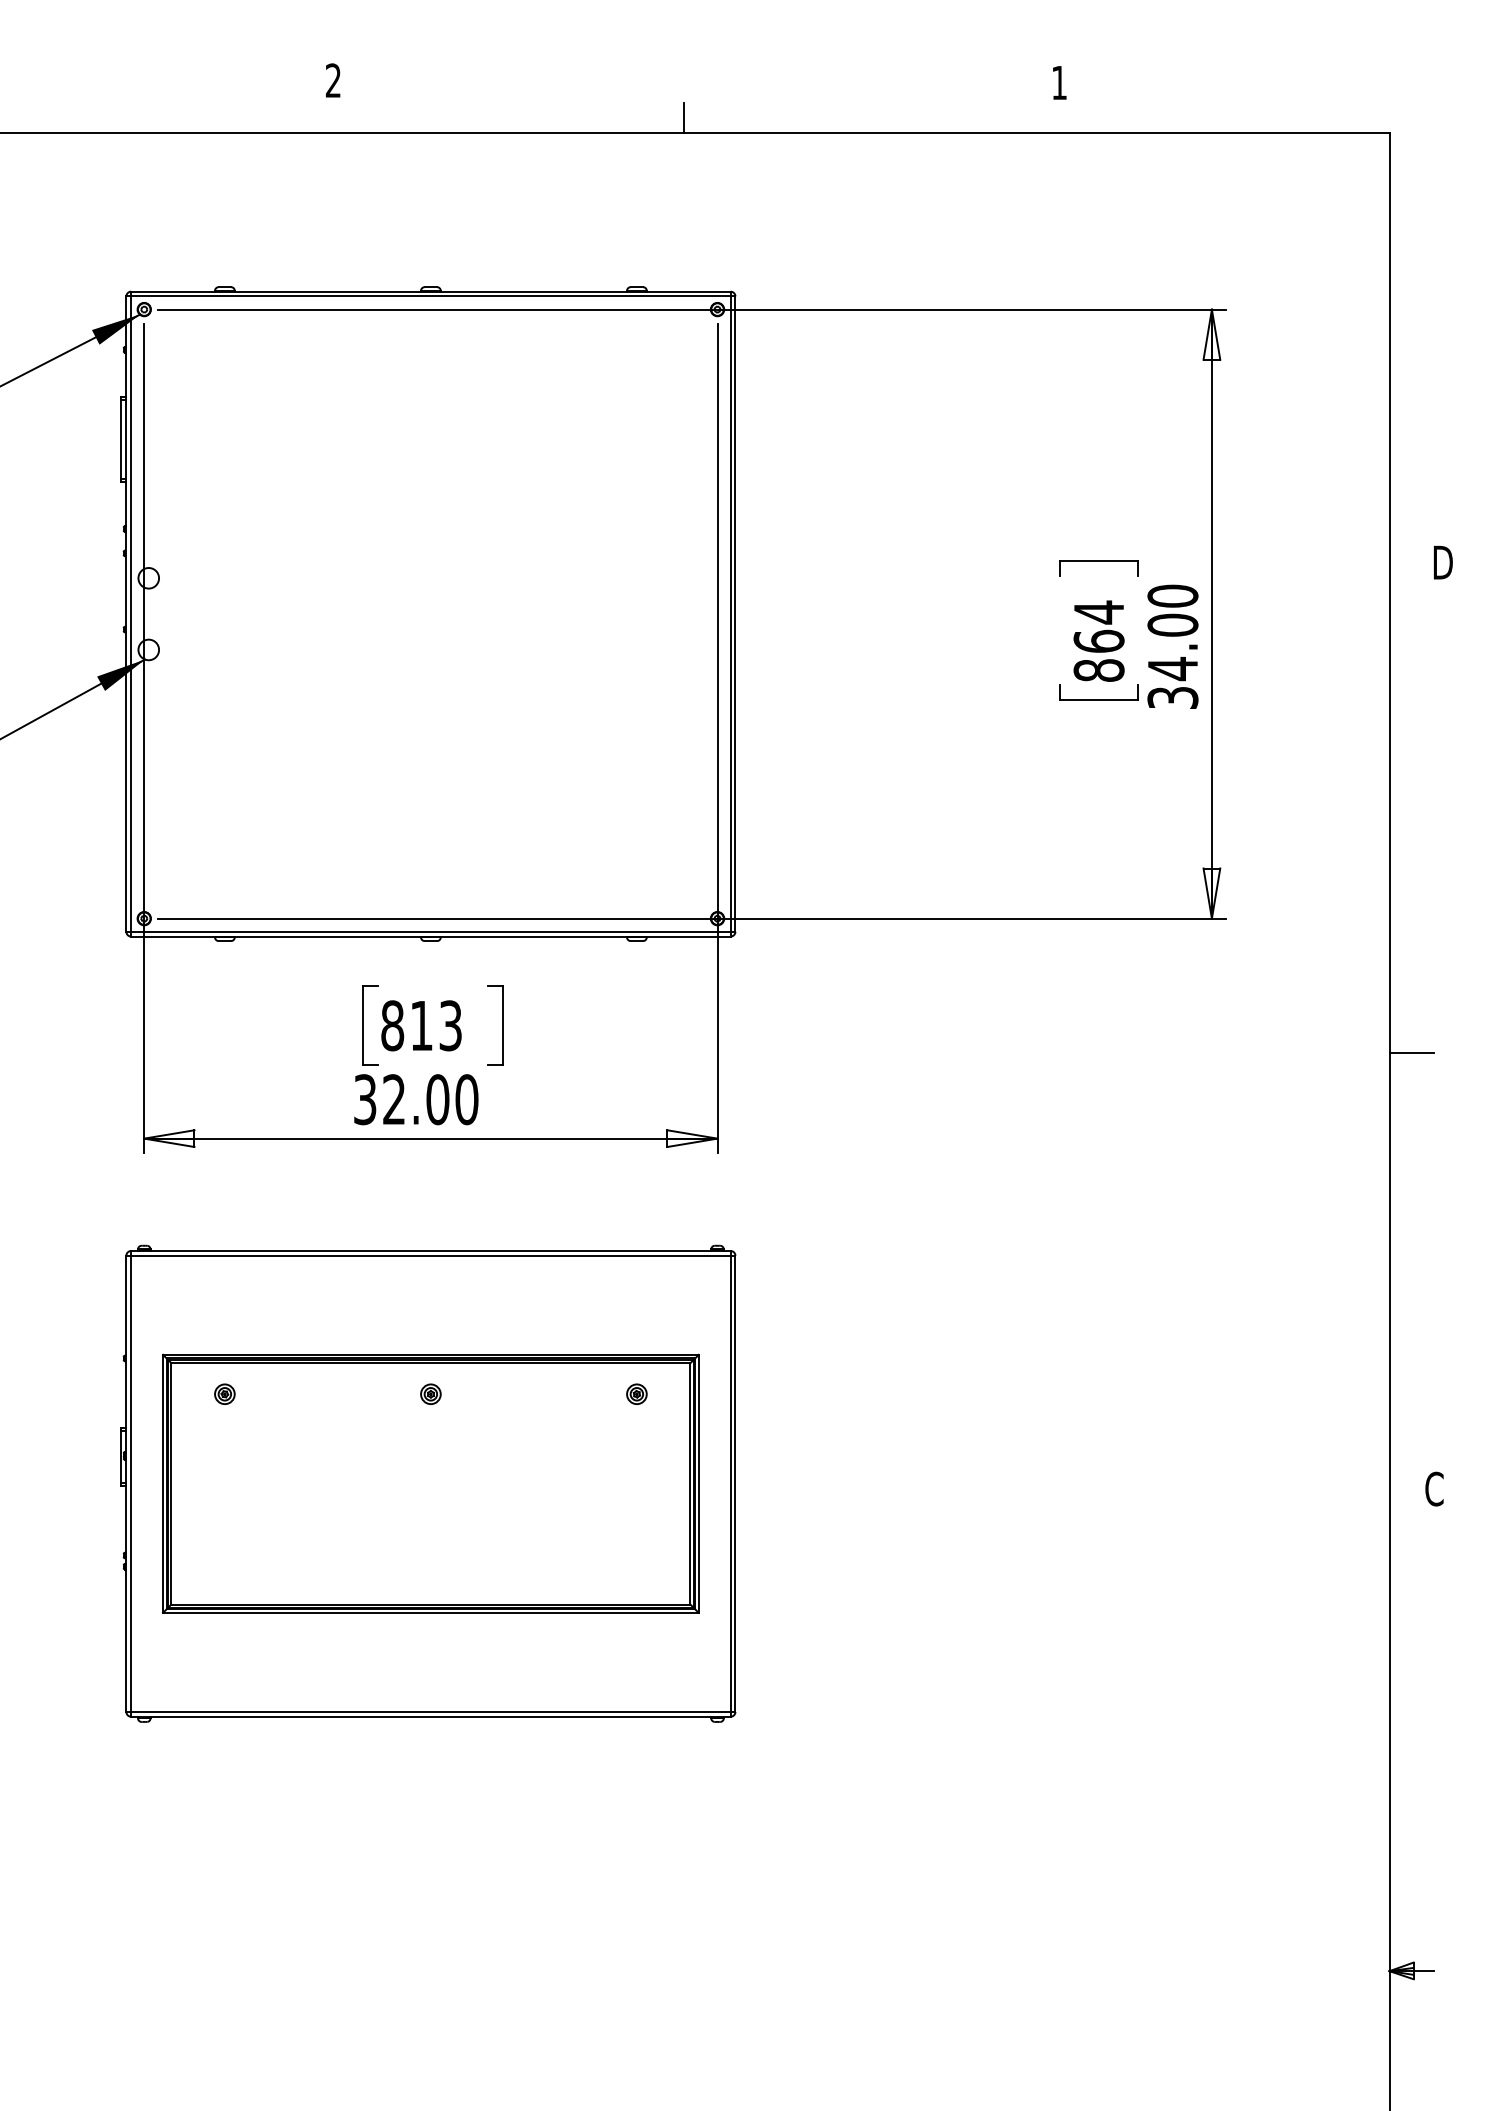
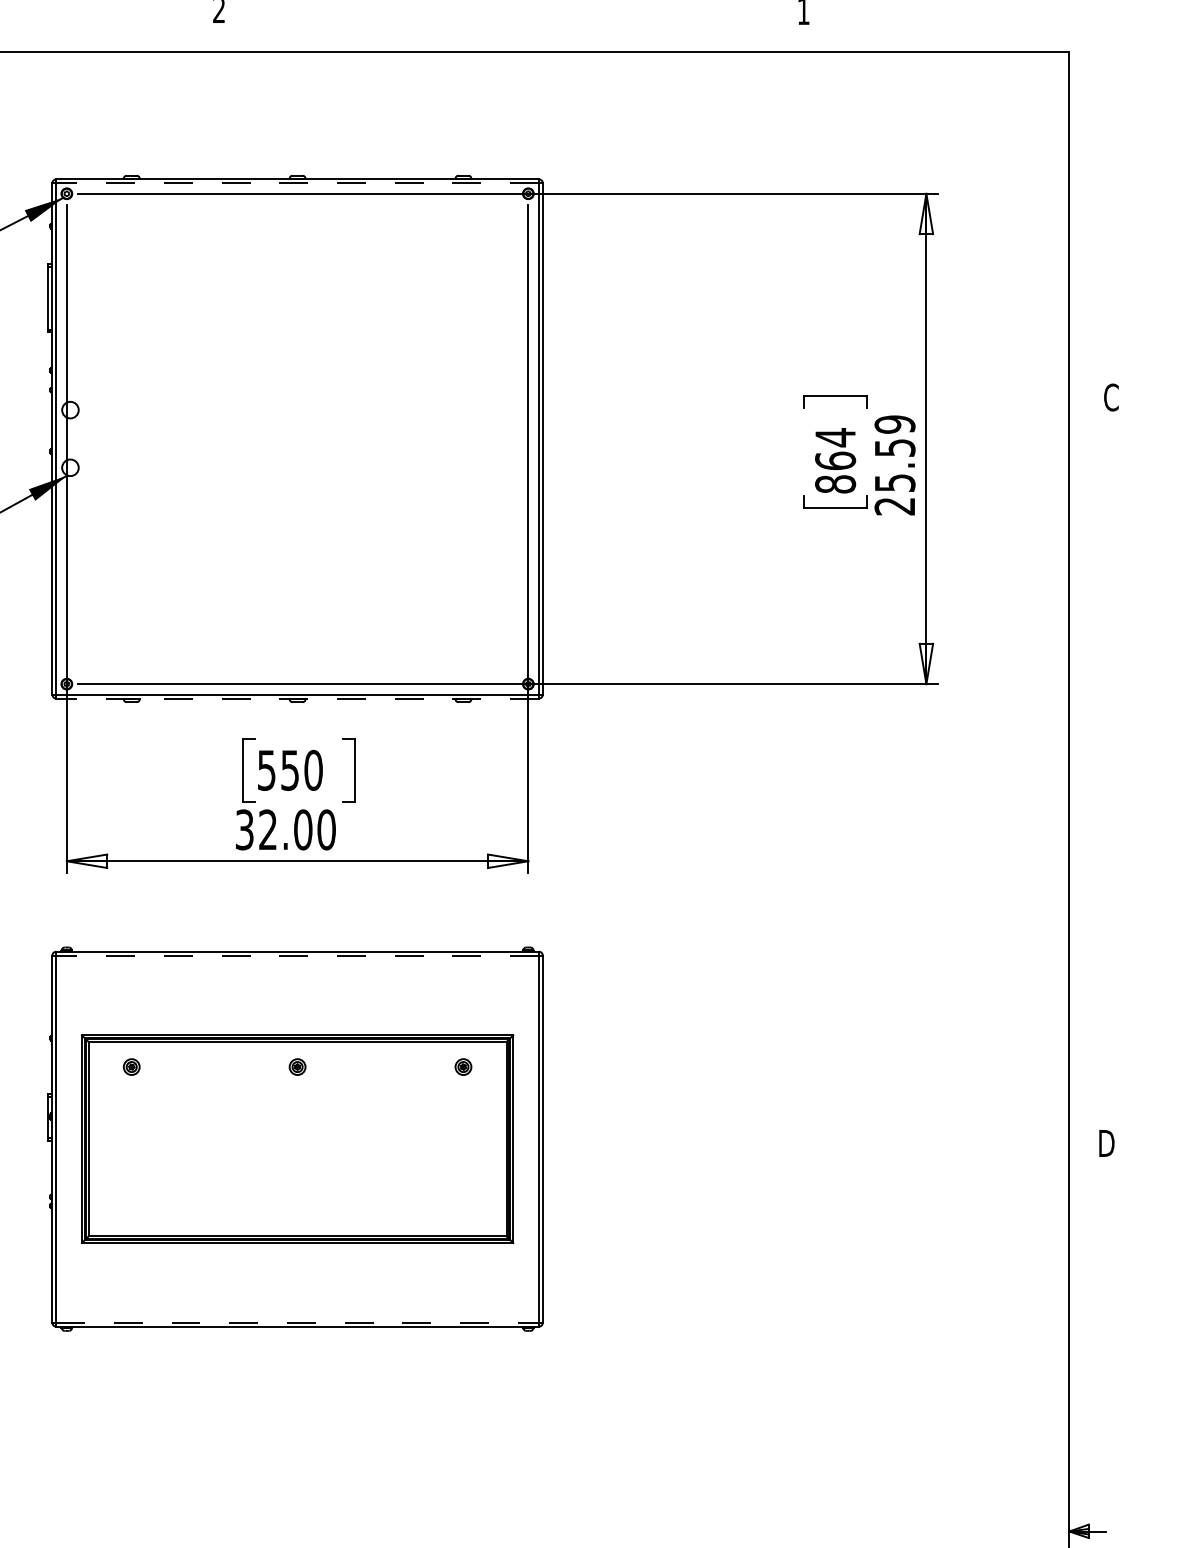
line: (684, 118) -> (501, 39), removed
line: (430, 296) -> (297, 183), solid -> dashed
text: (1442, 562) -> (1112, 397), D -> C
text: (1172, 646) -> (894, 465), 34.00 -> 25.59
line: (430, 936) -> (297, 698), solid -> dashed
text: (421, 1025) -> (290, 770), 813 -> 550
line: (1411, 1053) -> (1087, 792), removed
line: (430, 1255) -> (297, 955), solid -> dashed
text: (1435, 1488) -> (1106, 1142), C -> D
line: (430, 1711) -> (297, 1322), solid -> dashed

